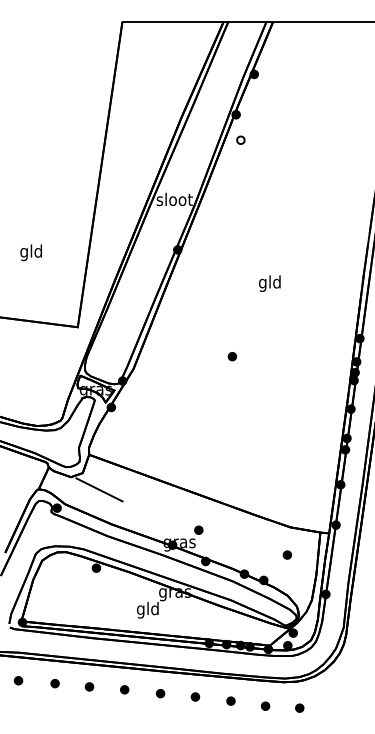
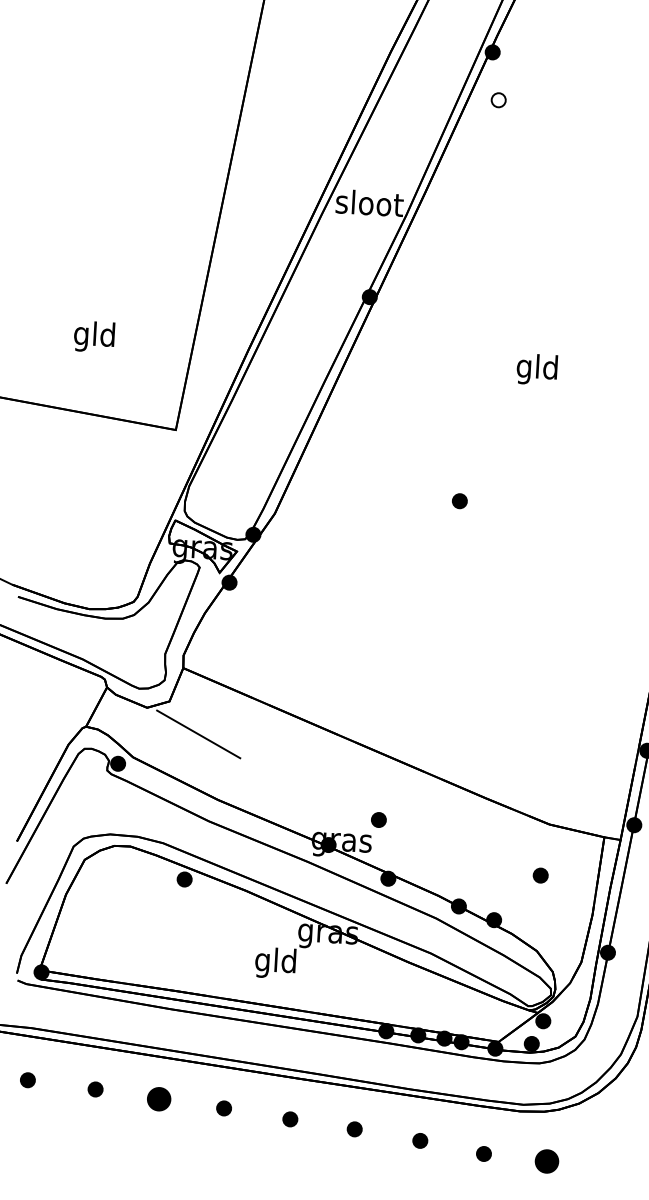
text: (30, 252) -> (93, 336), moved
part: (89, 686) -> (159, 1098), size x1.6
part: (299, 707) -> (546, 1159), size x1.6

